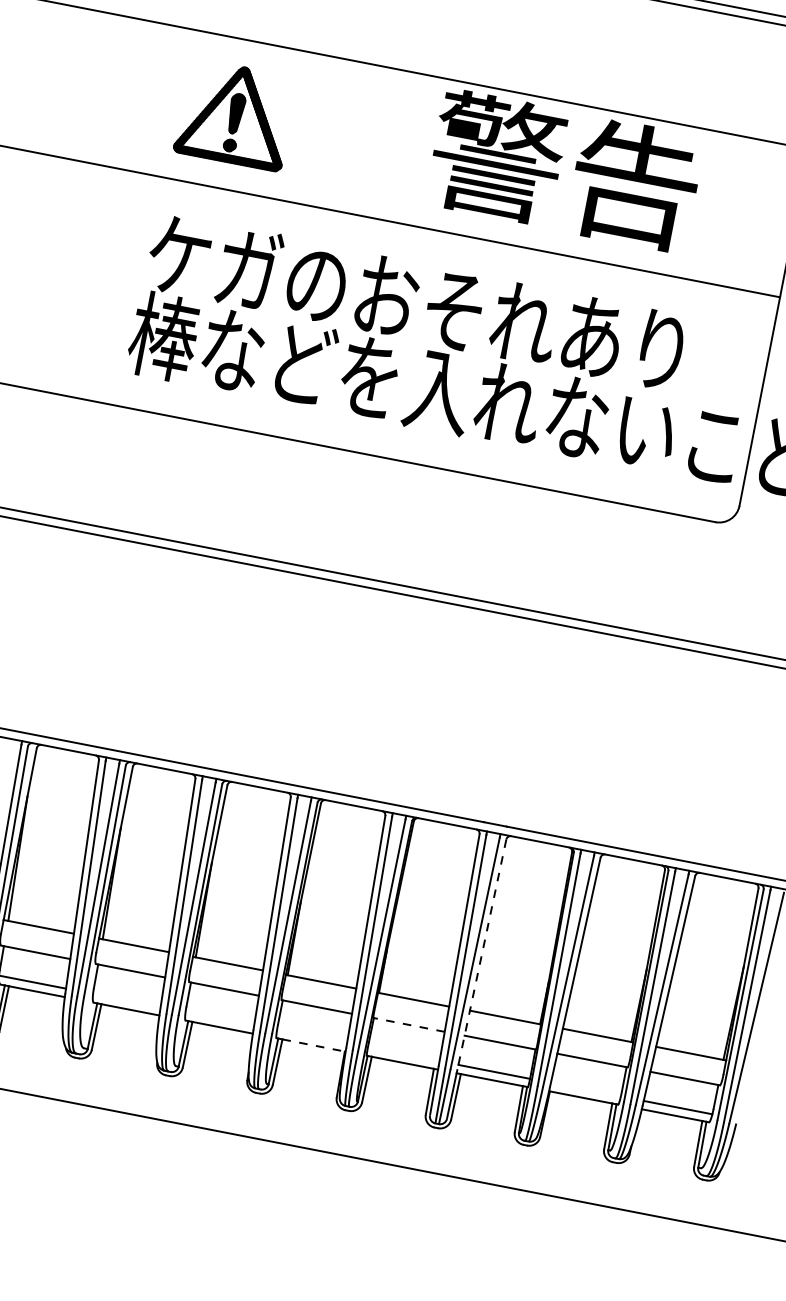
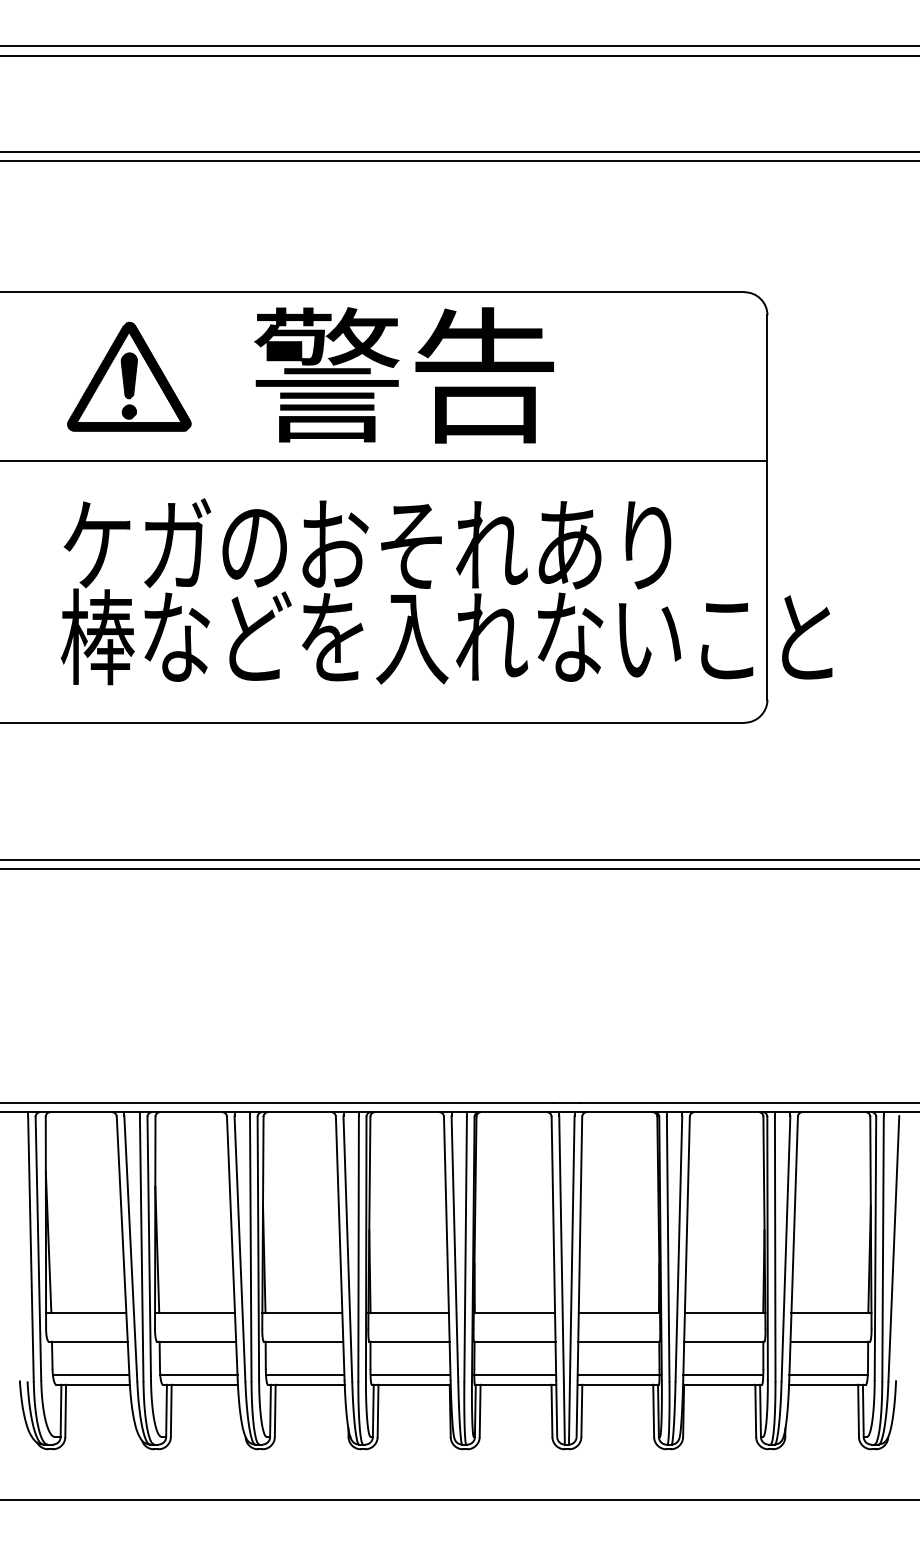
text: (563, 170) -> (403, 375), moved
line: (481, 954) -> (579, 1248), dashed -> solid
line: (126, 1000) -> (198, 1375), added
line: (220, 1018) -> (305, 1375), added
line: (408, 1024) -> (514, 1341), dashed -> solid
line: (312, 1036) -> (410, 1375), added
line: (314, 1045) -> (414, 1384), dashed -> solid
line: (403, 1054) -> (515, 1375), added
line: (586, 1089) -> (723, 1375), added

